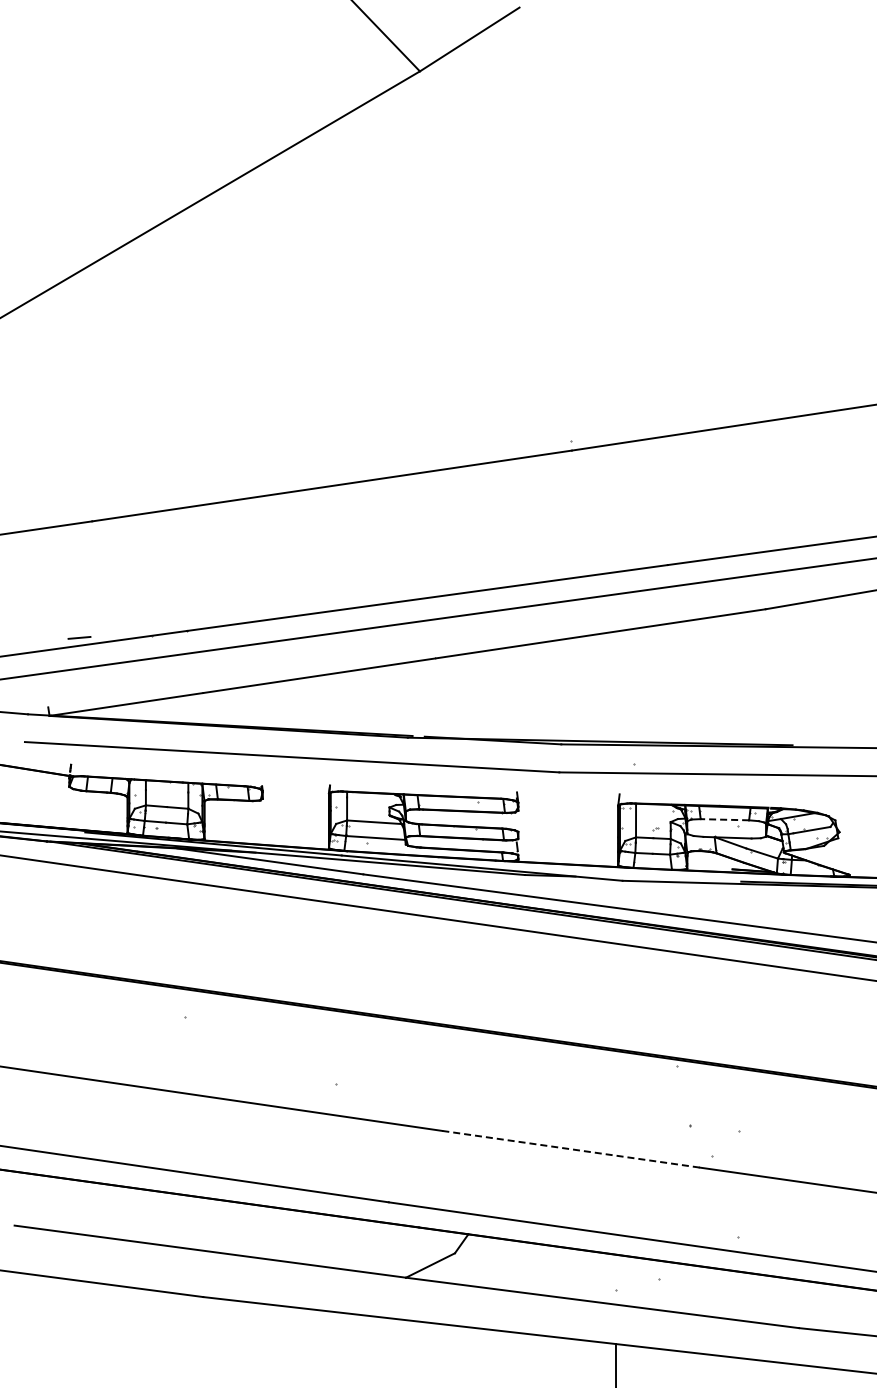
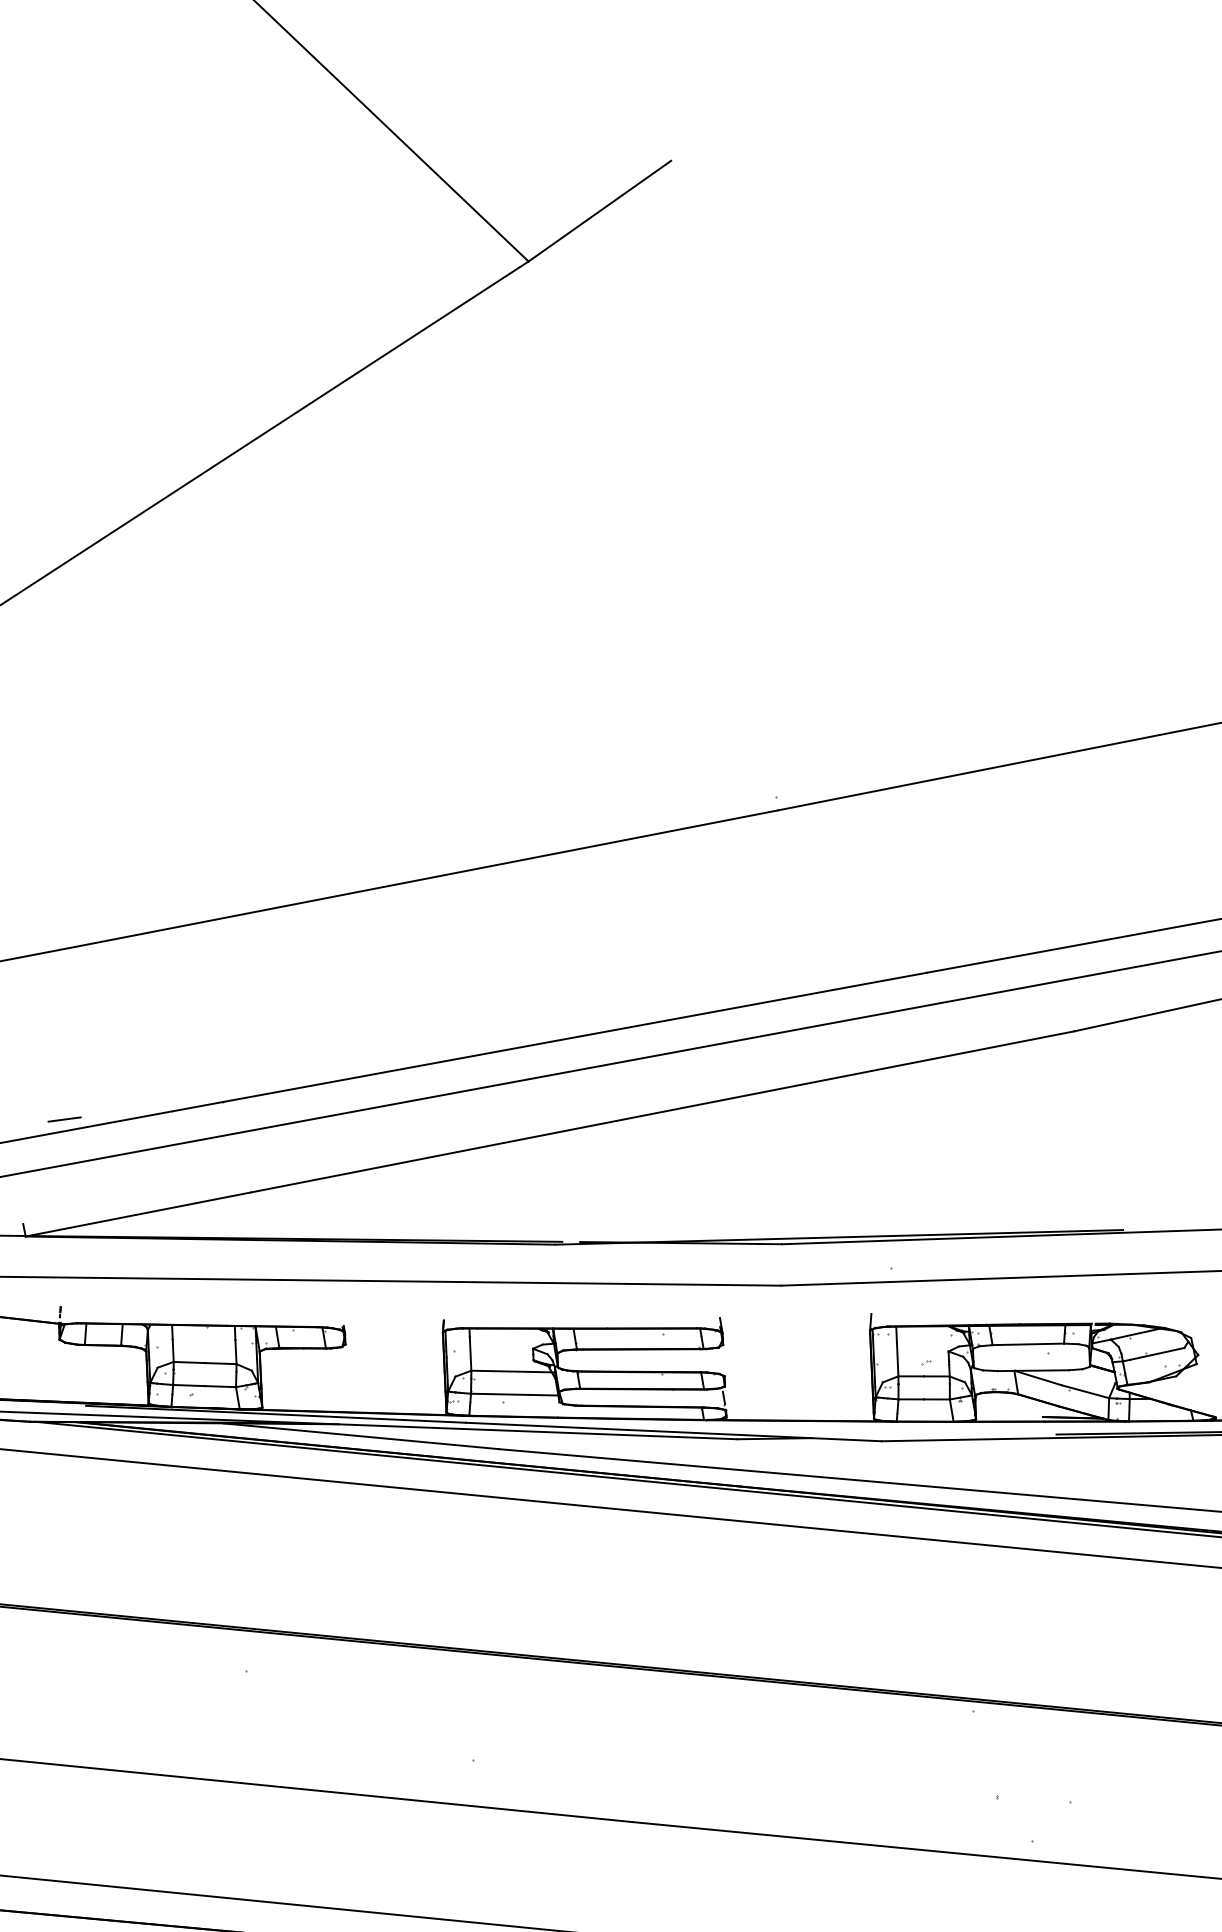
line: (724, 819) -> (1027, 1344), dashed -> solid
line: (570, 1149) -> (822, 1840), dashed -> solid

